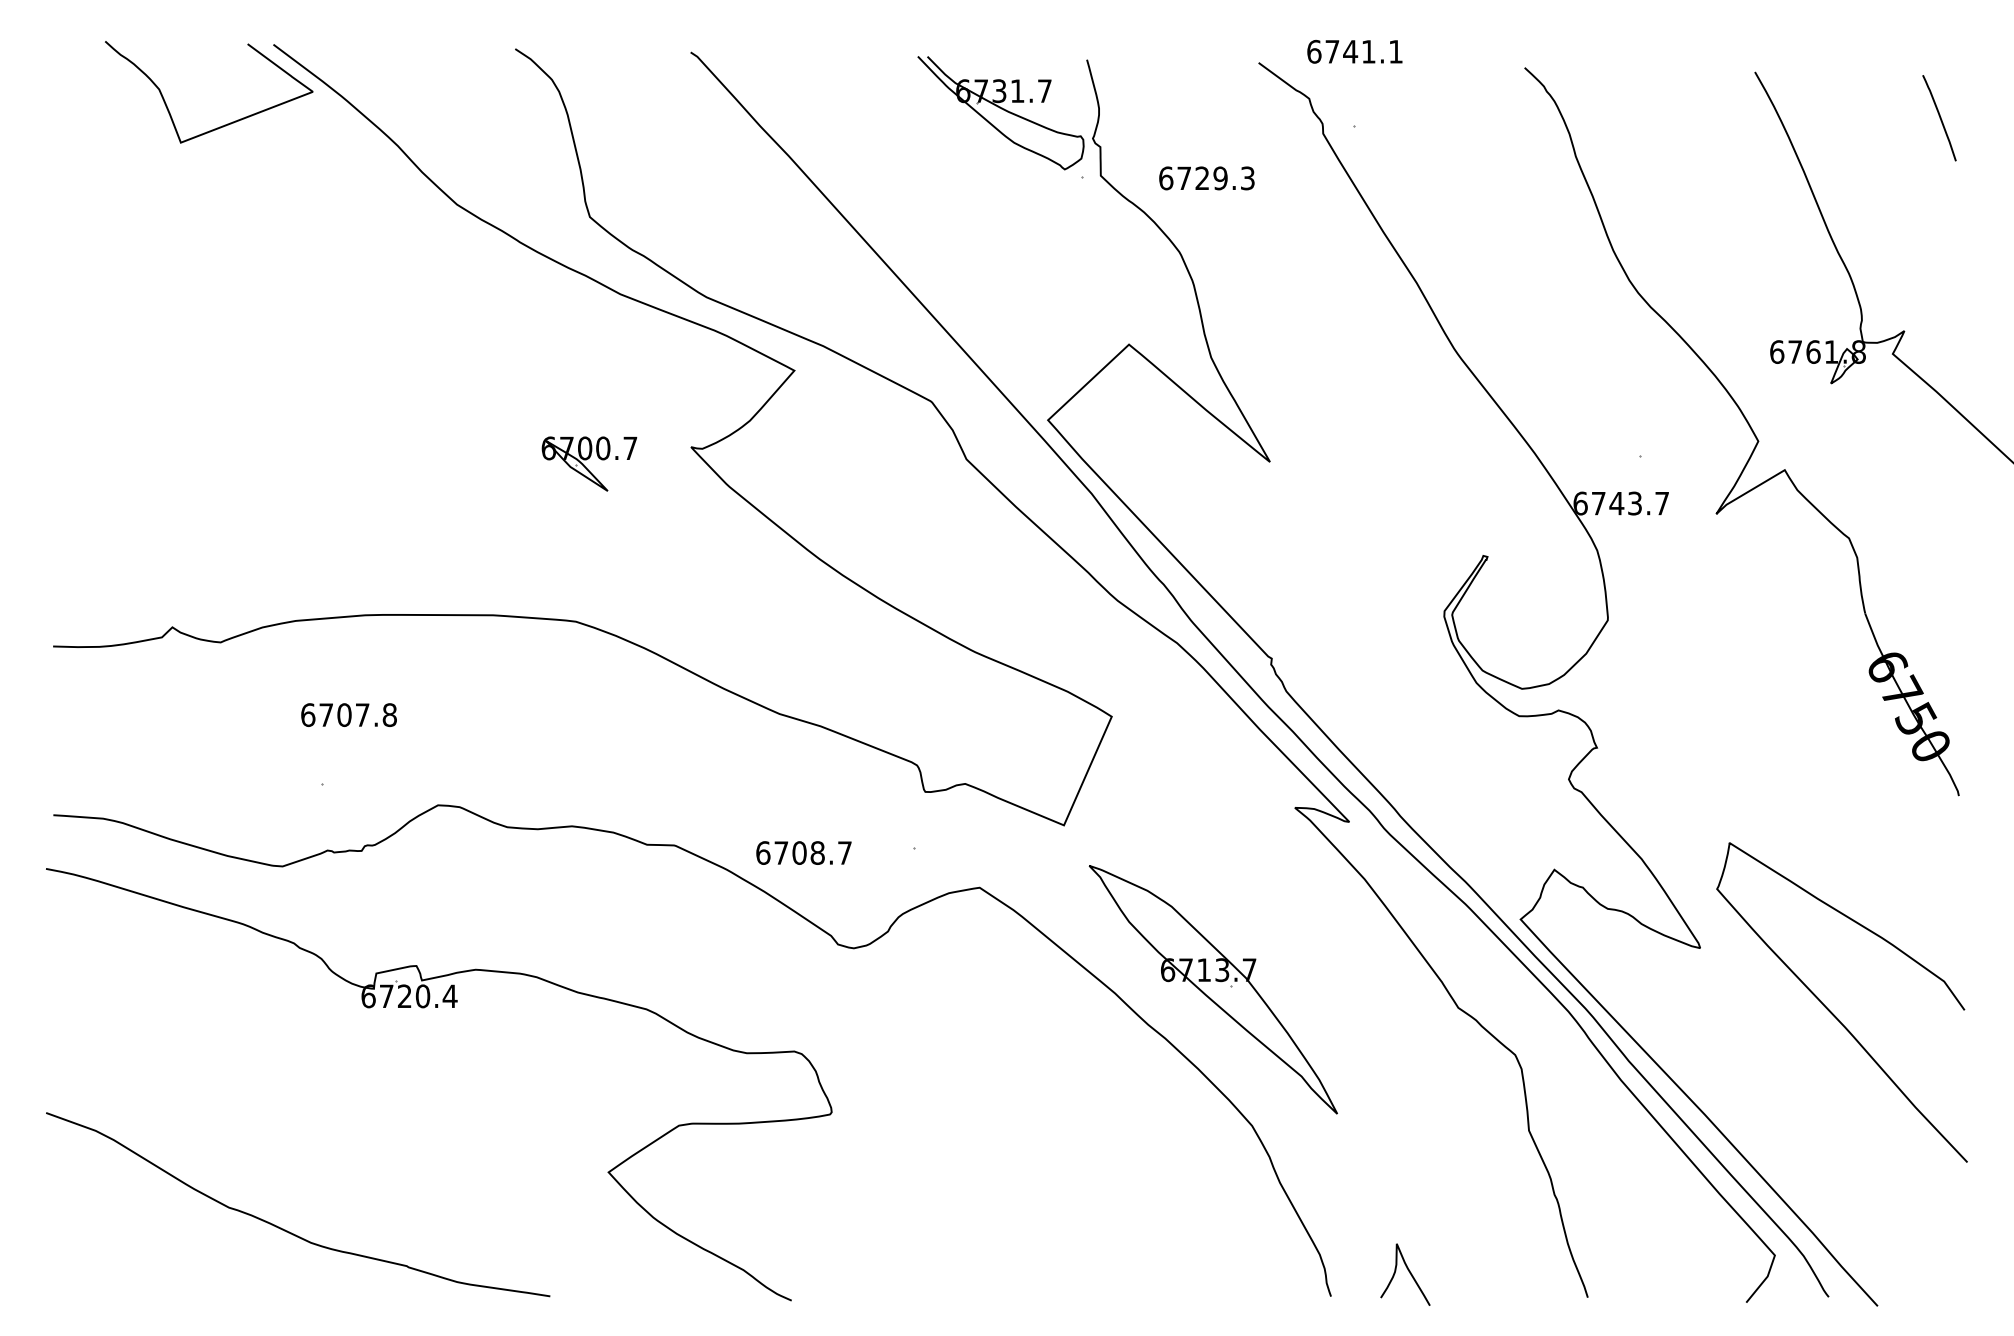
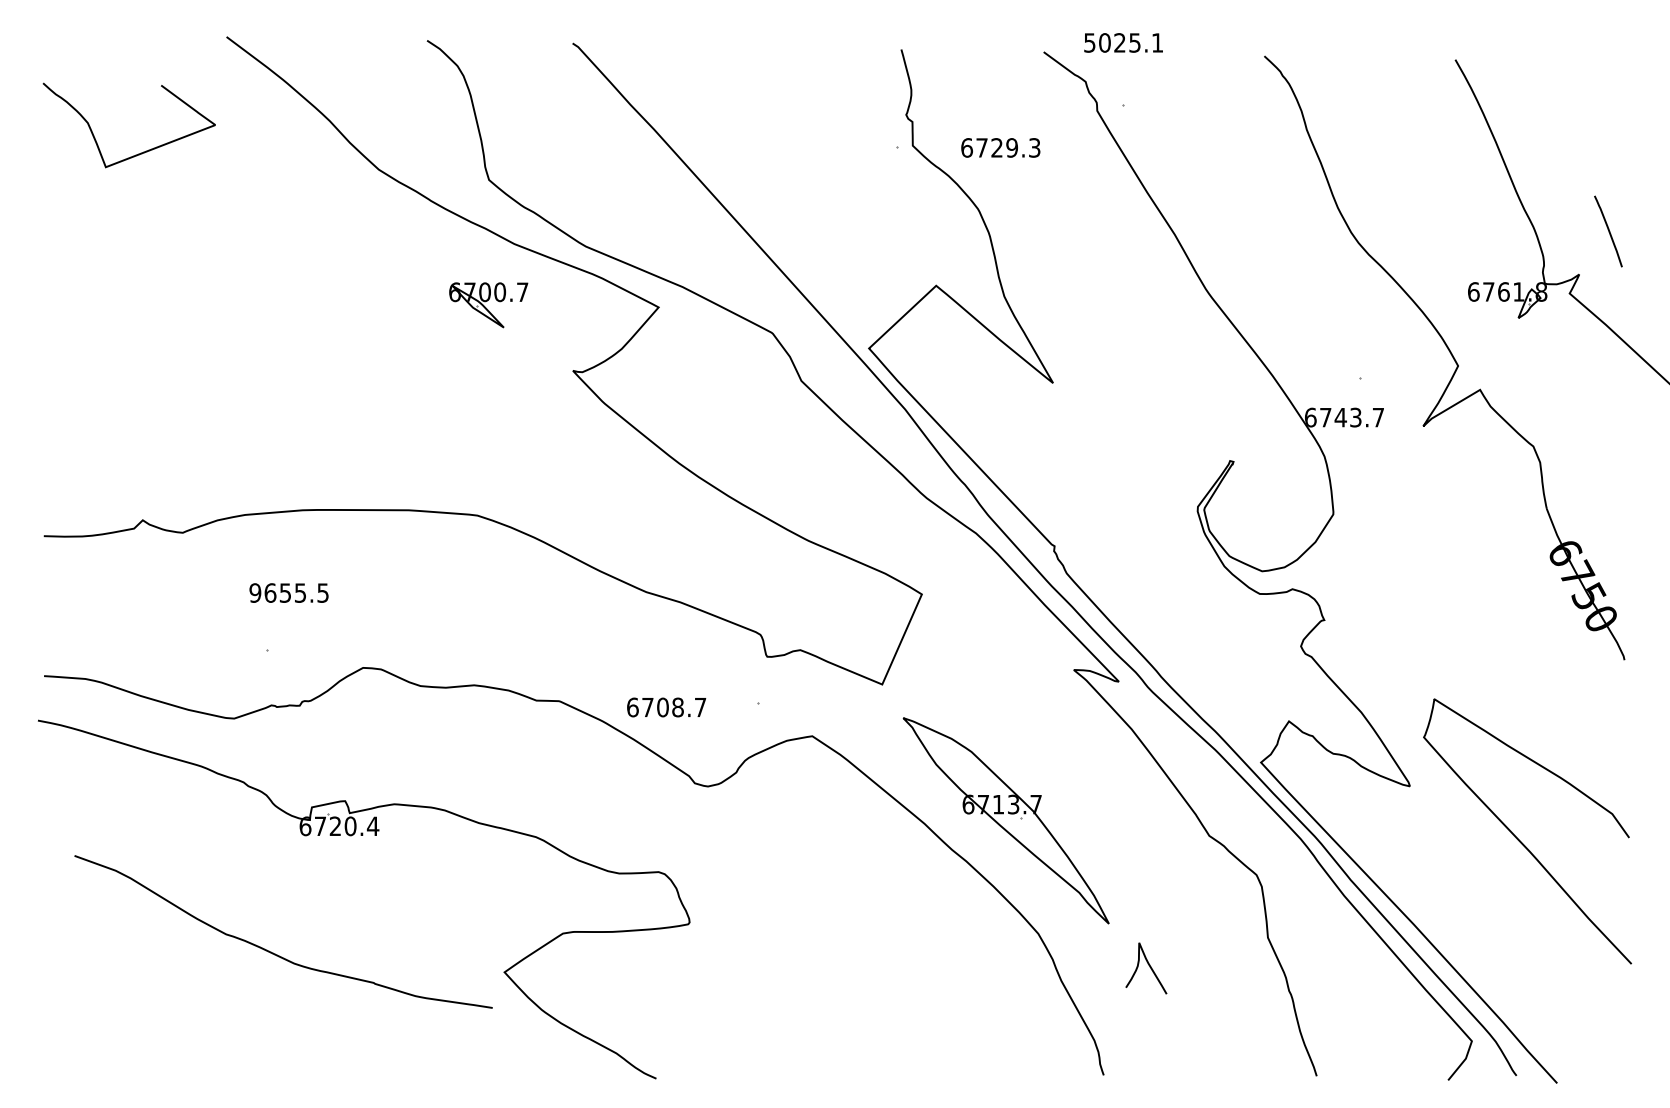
text: (1341, 51) -> (1112, 42), 6741.1 -> 5025.1
part: (1000, 113) -> (829, 94), removed
curve: (1939, 118) -> (1608, 231), moved
curve: (224, 124) -> (142, 152), moved
part: (589, 463) -> (488, 304), moved
text: (348, 715) -> (288, 593), 6707.8 -> 9655.5
curve: (285, 1229) -> (273, 952), moved
curve: (1409, 1273) -> (1149, 967), moved

